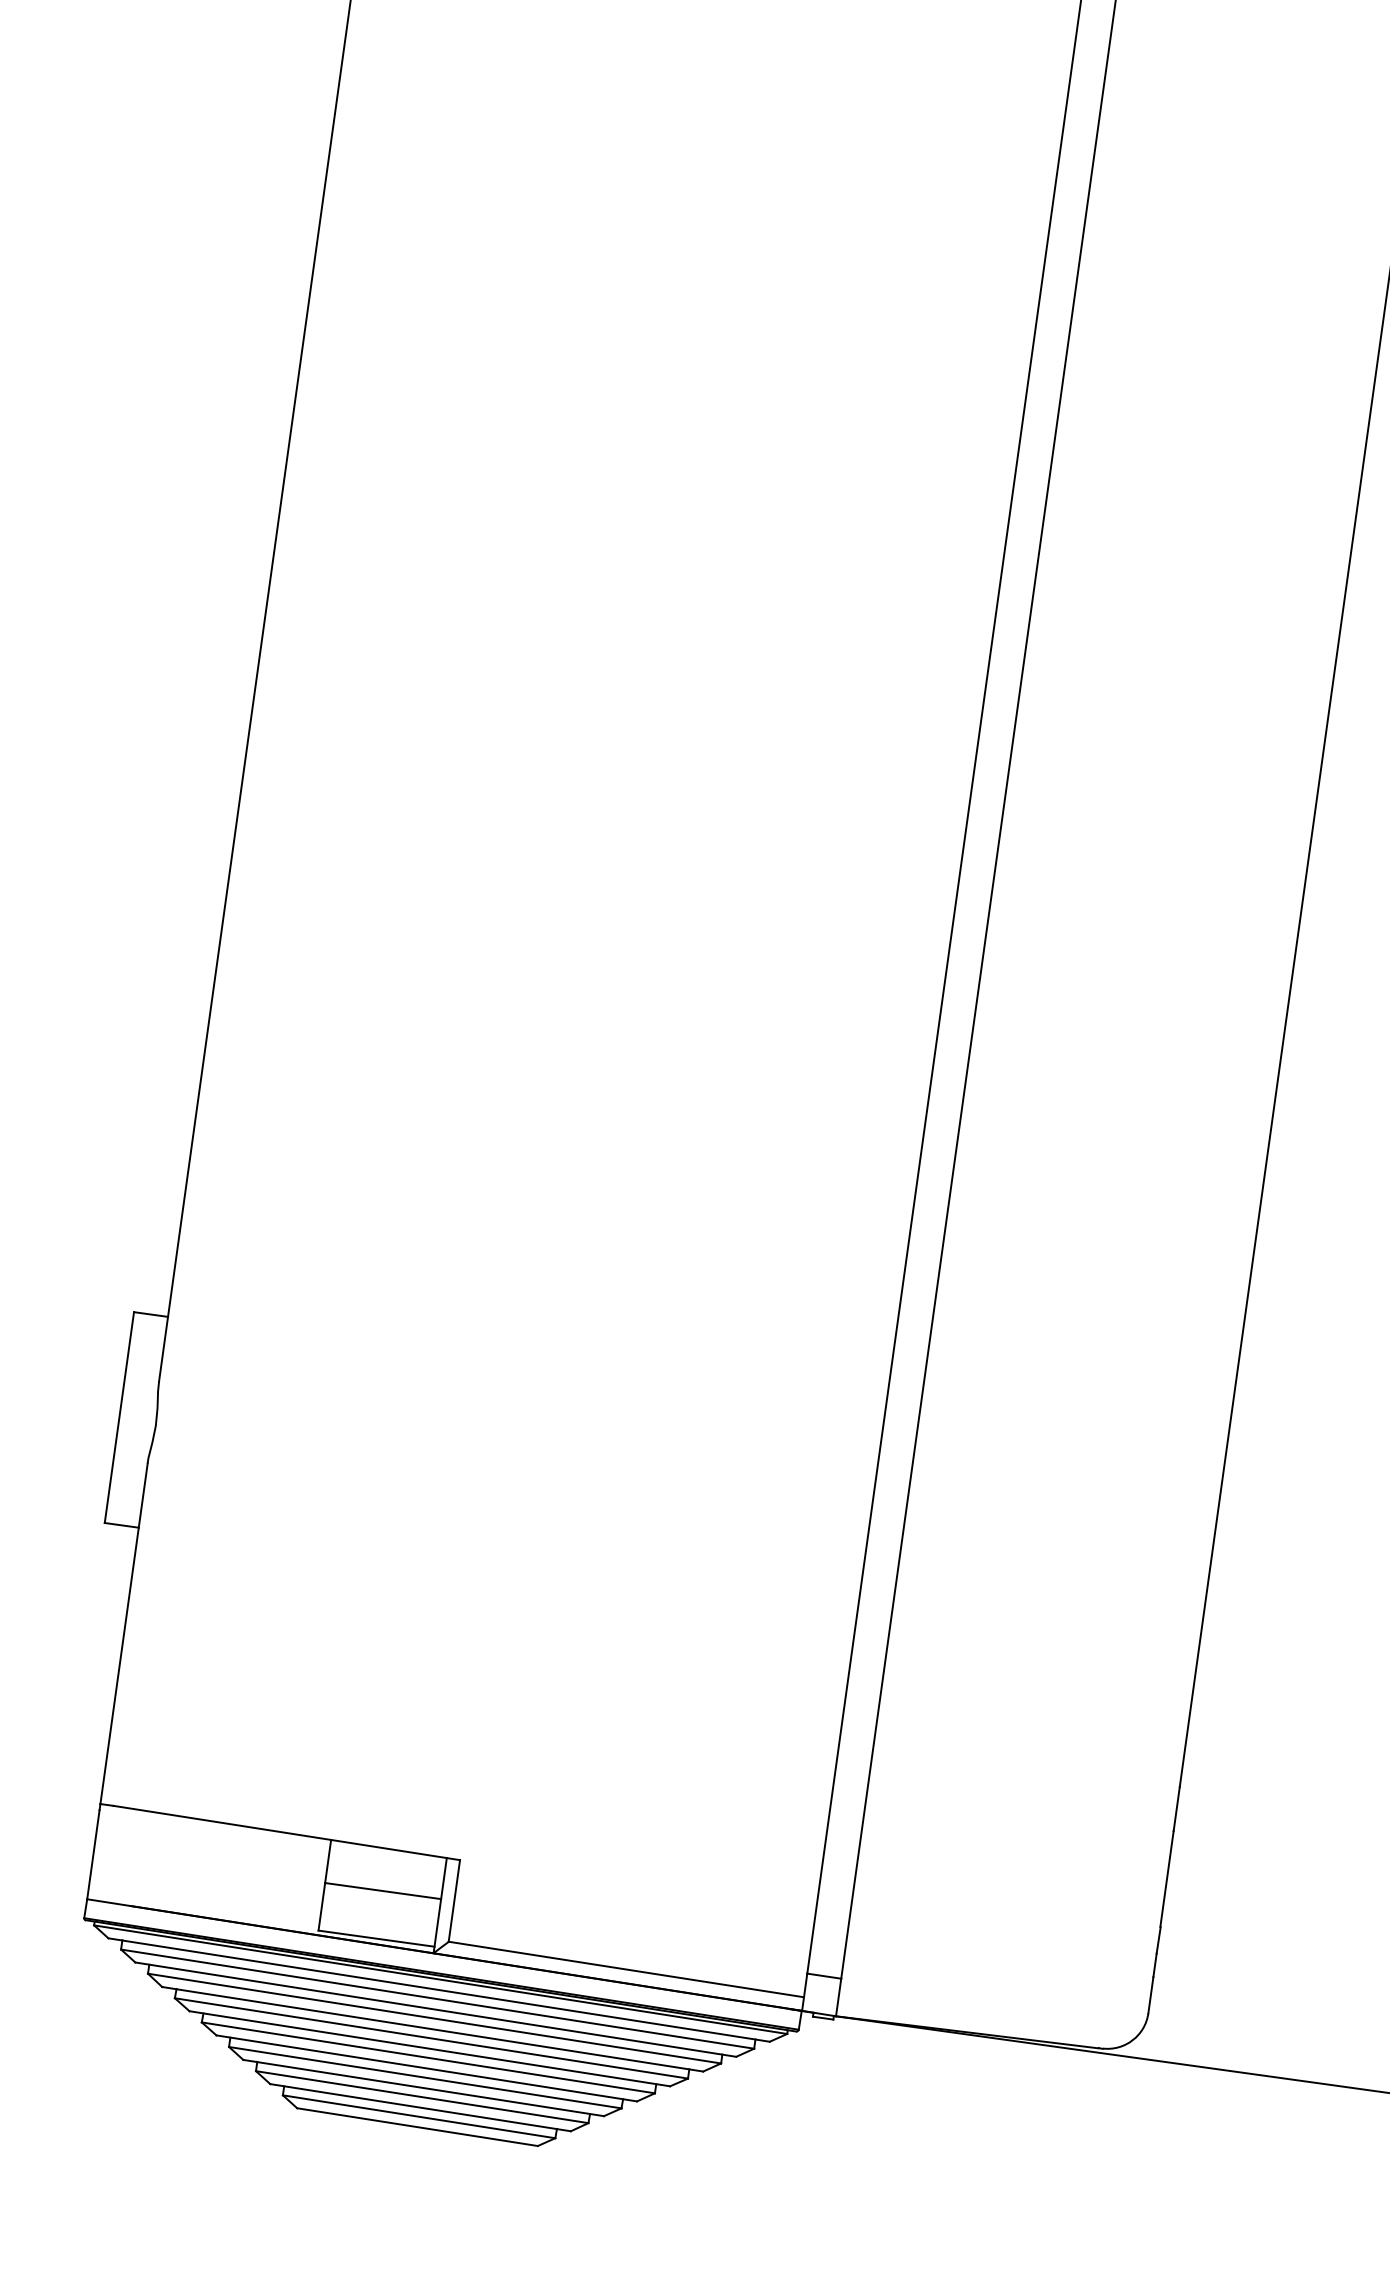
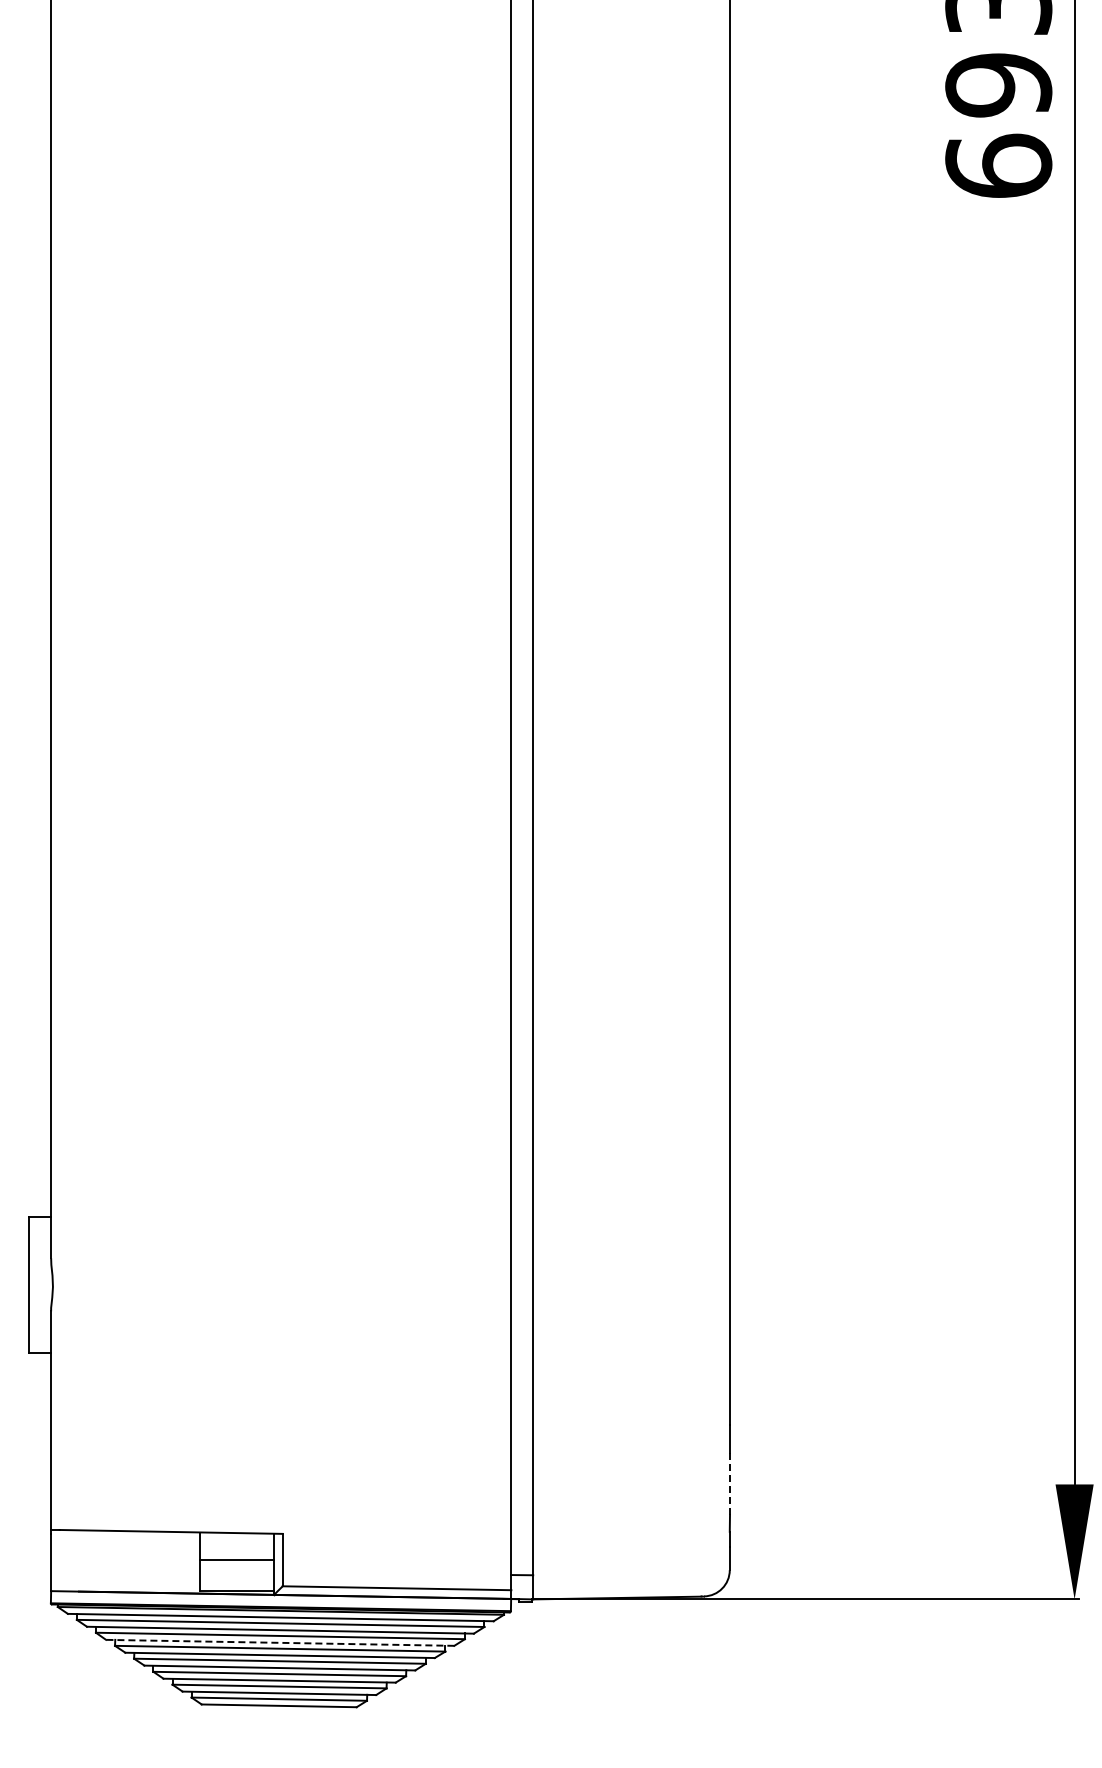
line: (1166, 1879) -> (729, 1484), solid -> dashed
line: (431, 2028) -> (279, 1642), solid -> dashed

